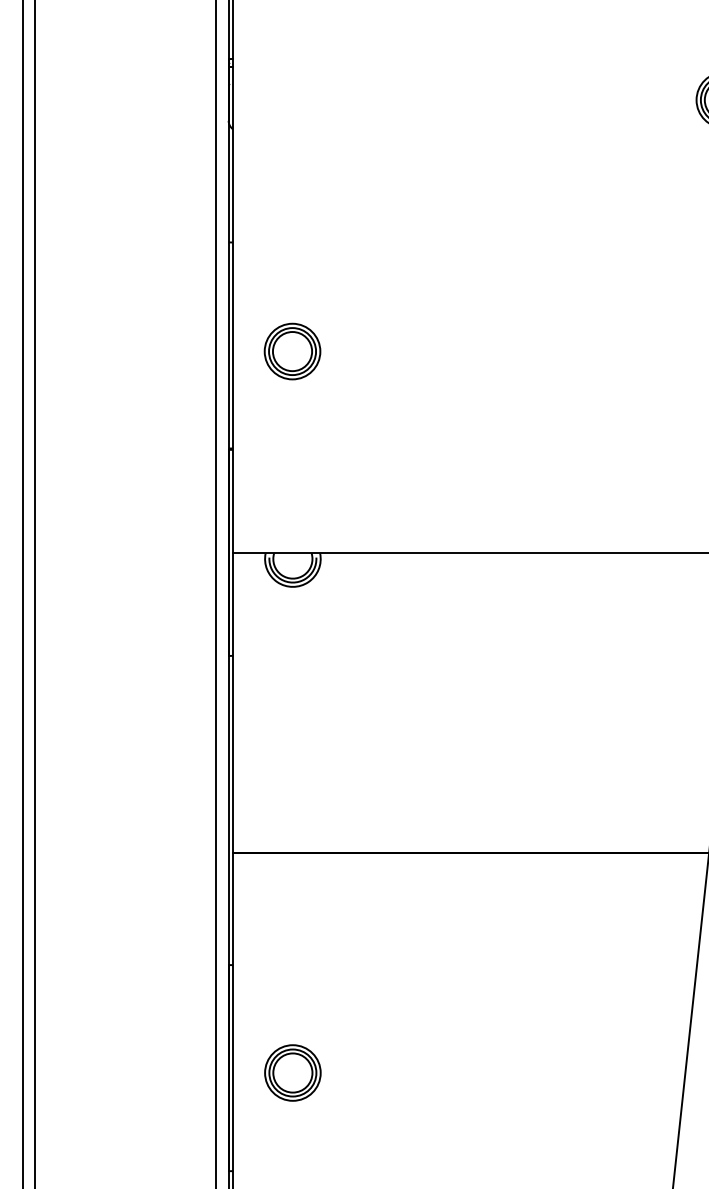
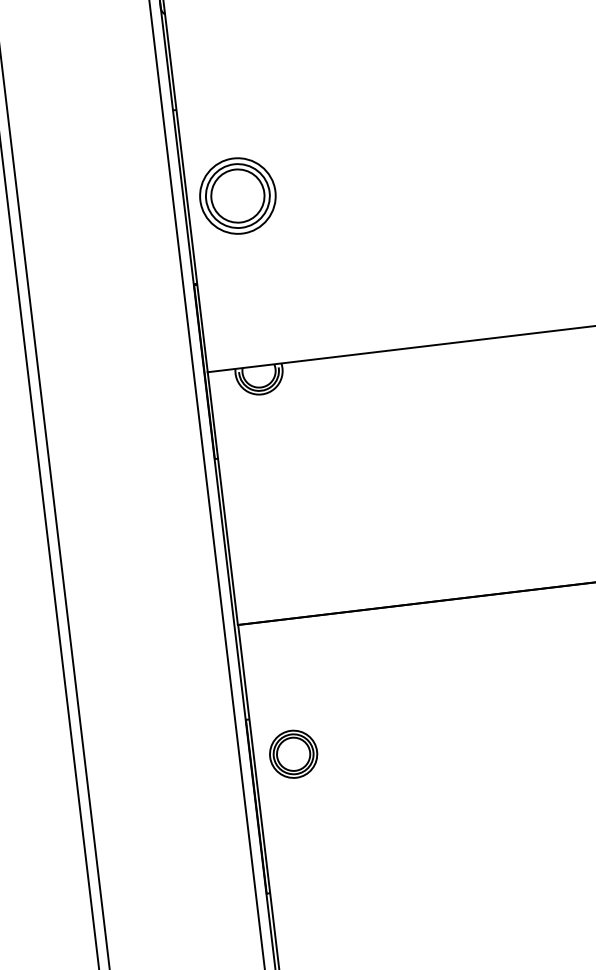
part: (292, 351) -> (237, 195), size x1.6
part: (292, 1072) -> (293, 753), moved

